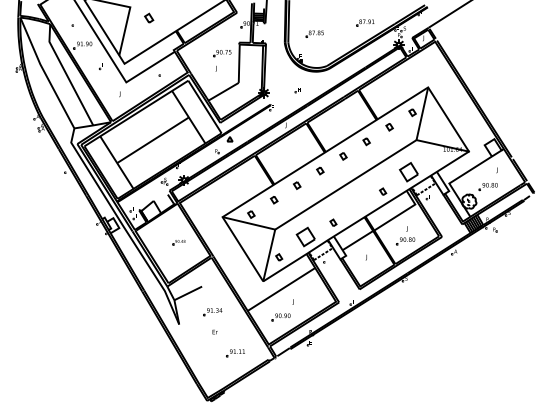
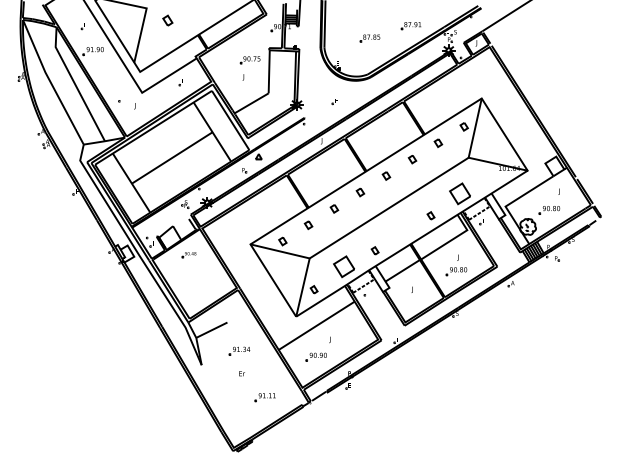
part: (314, 33) -> (369, 37), moved
part: (100, 66) -> (119, 98), moved
part: (178, 242) -> (188, 254), moved

